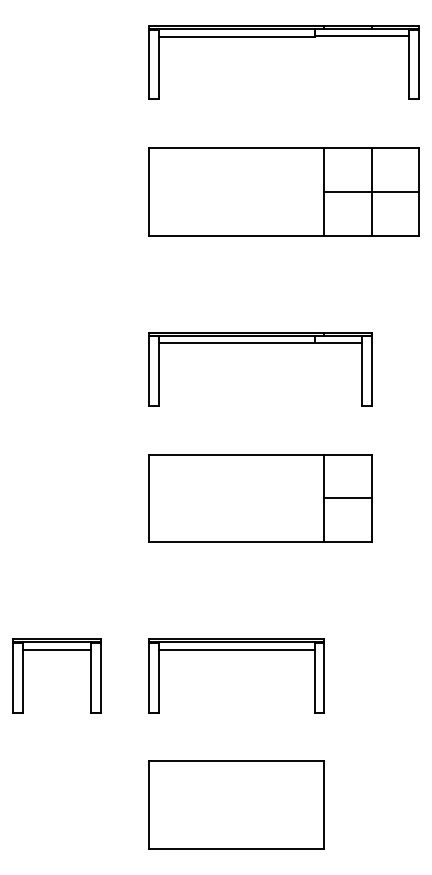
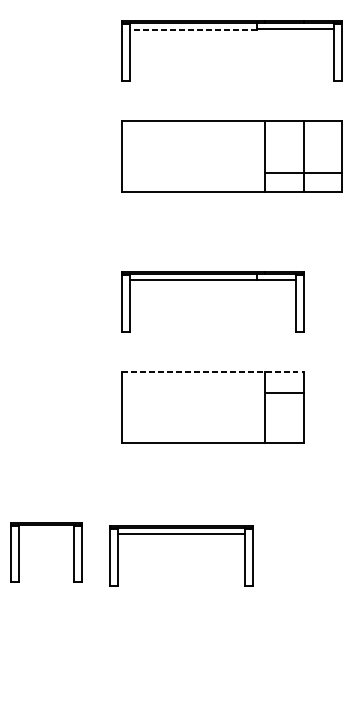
line: (236, 36) -> (193, 29), solid -> dashed
line: (371, 191) -> (303, 172), moved
line: (260, 454) -> (212, 371), solid -> dashed
line: (347, 498) -> (284, 393), moved
line: (56, 649) -> (46, 530), removed
part: (236, 650) -> (180, 534), moved
part: (236, 804) -> (193, 657), removed

